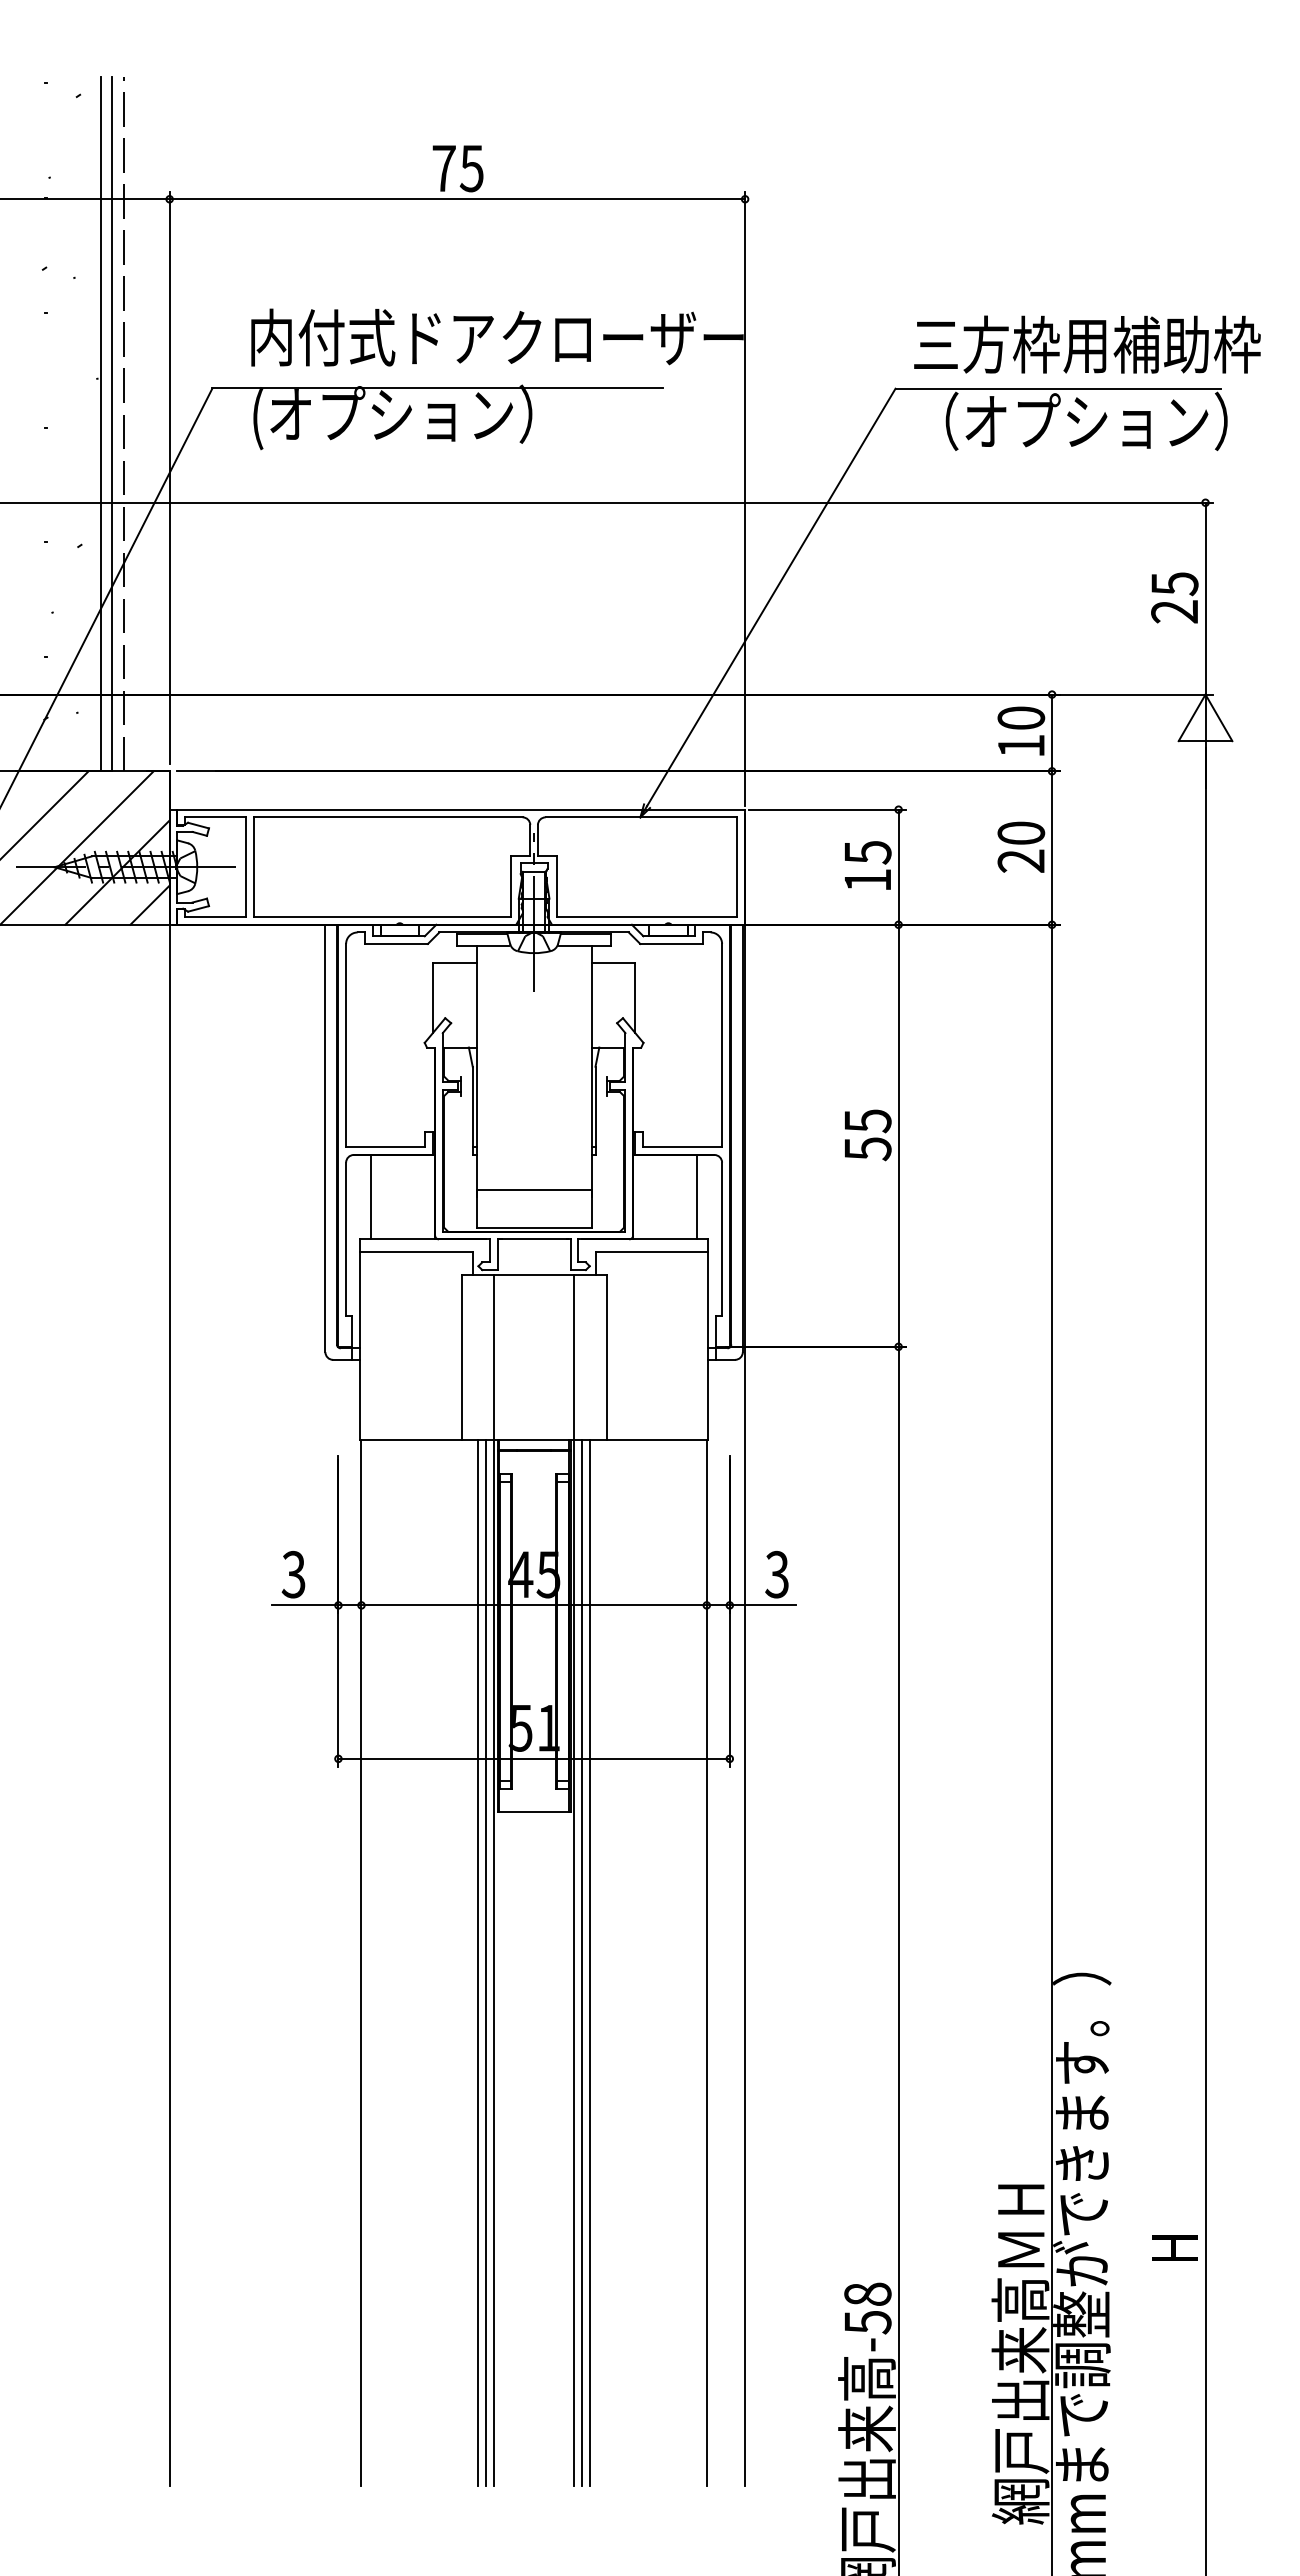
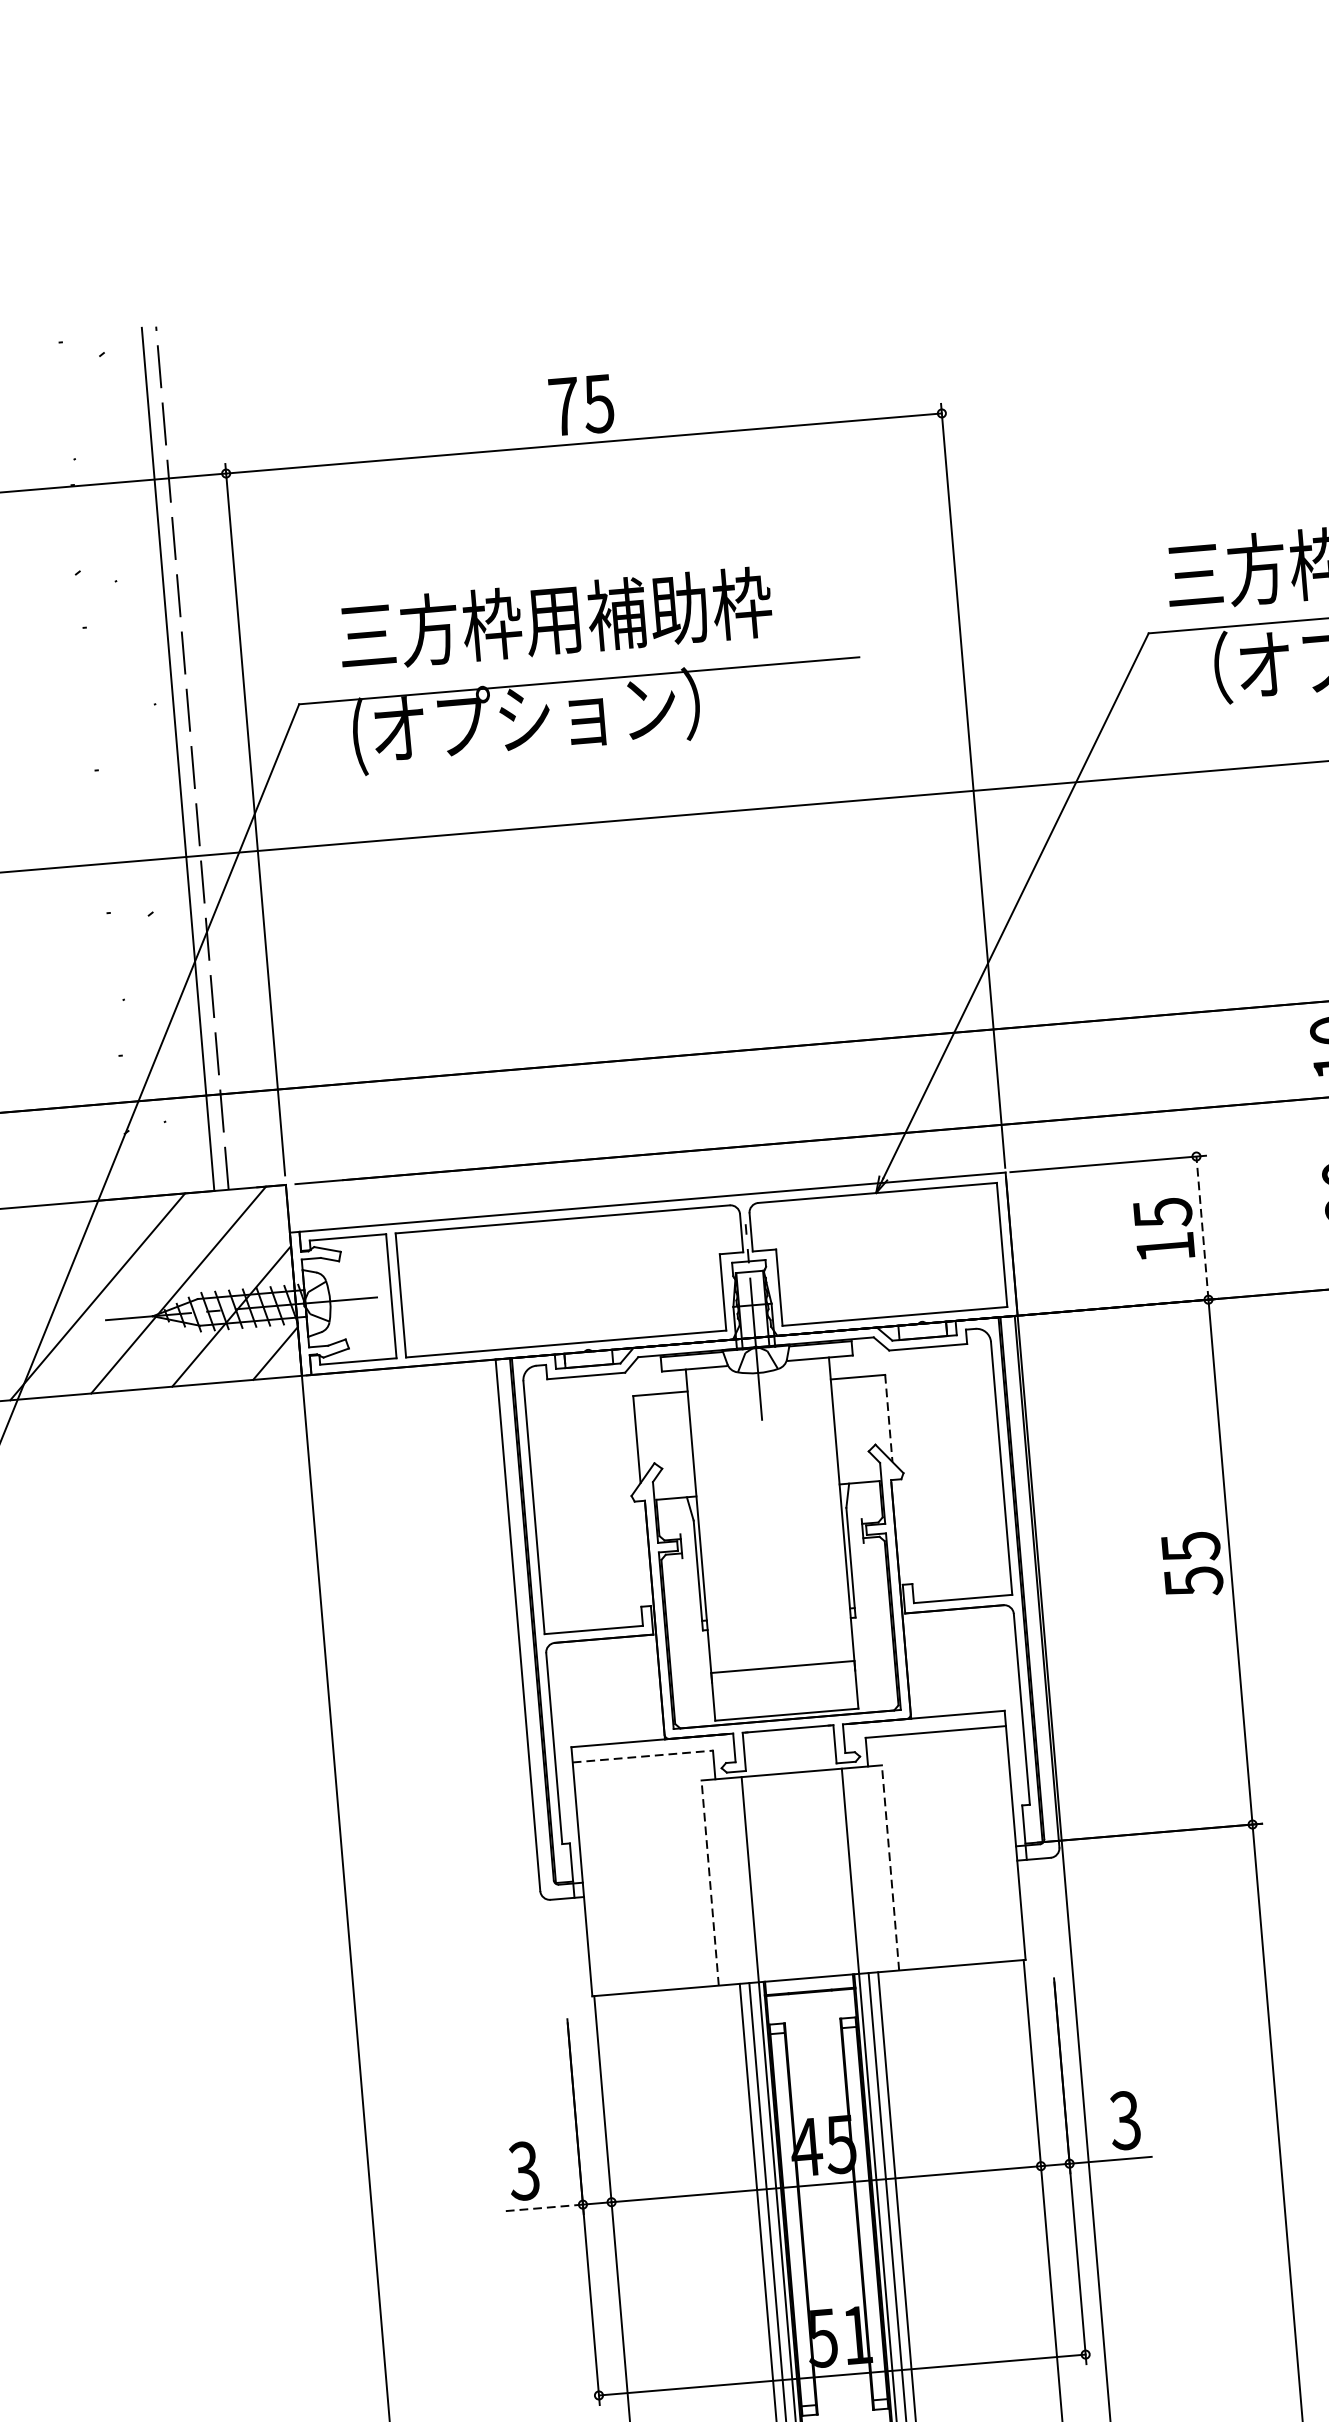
text: (496, 337) -> (647, 611), 内付式ドアクローザー -> 三方枠用補助枠
line: (100, 424) -> (163, 760), removed
line: (898, 867) -> (1202, 1228), solid -> dashed
line: (635, 998) -> (888, 1418), solid -> dashed
line: (371, 1196) -> (581, 1692), removed
line: (696, 1196) -> (985, 1658), removed
line: (416, 1251) -> (643, 1756), solid -> dashed
line: (461, 1356) -> (709, 1882), solid -> dashed
line: (606, 1356) -> (890, 1867), solid -> dashed
line: (305, 1605) -> (541, 2208), solid -> dashed

